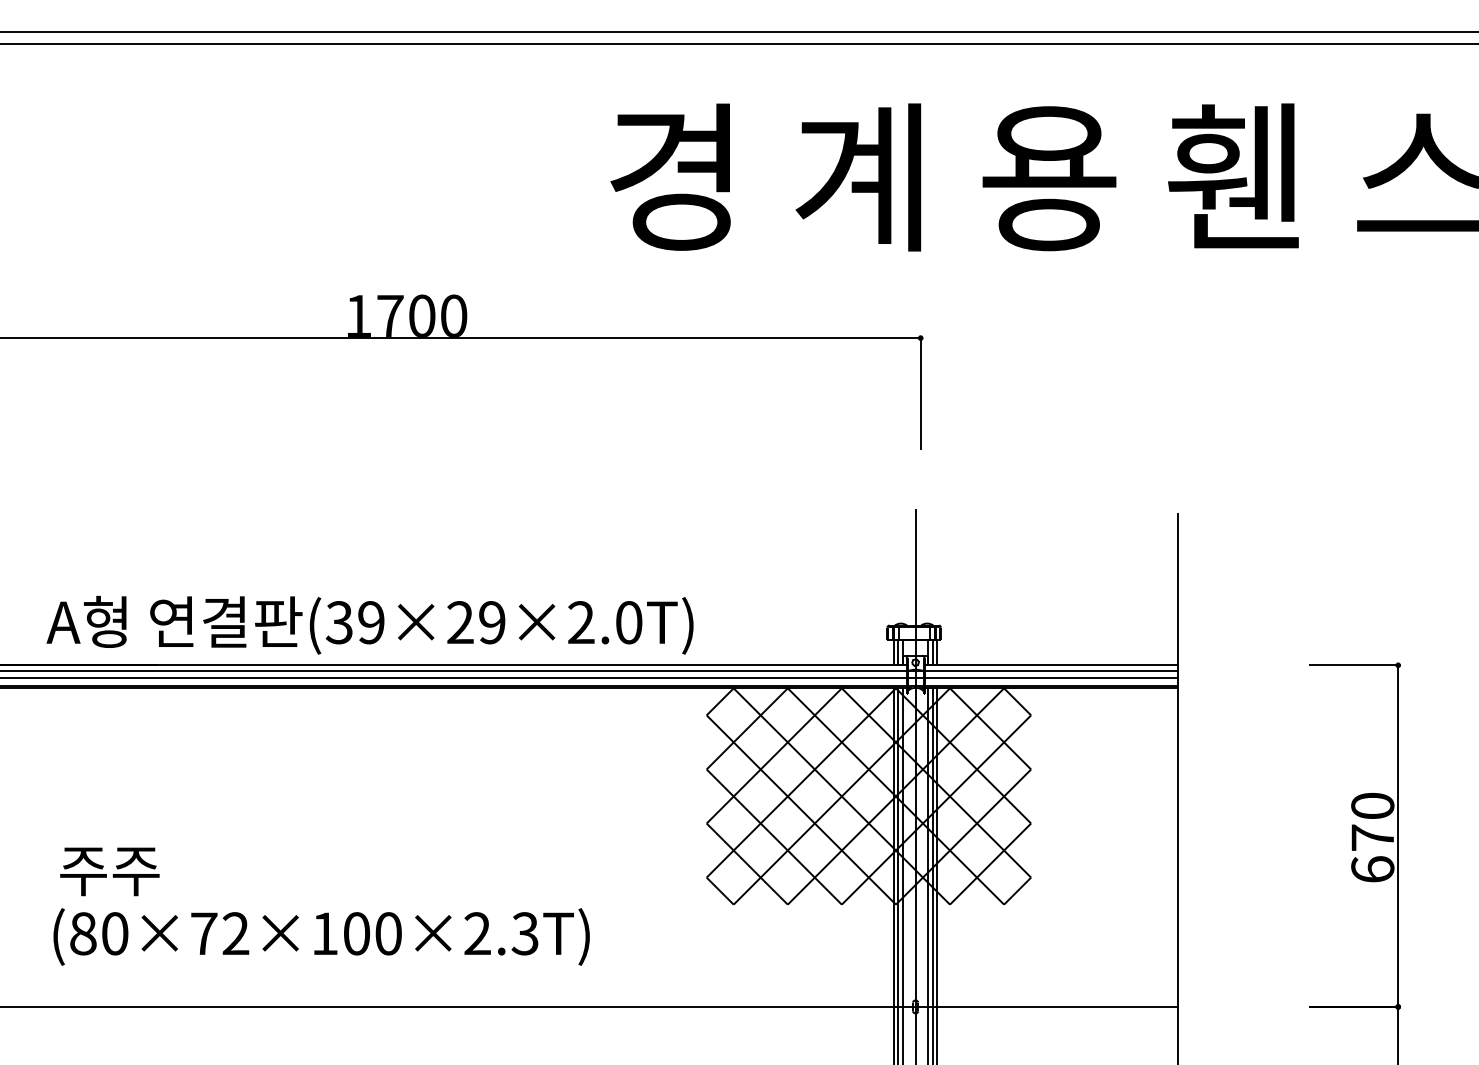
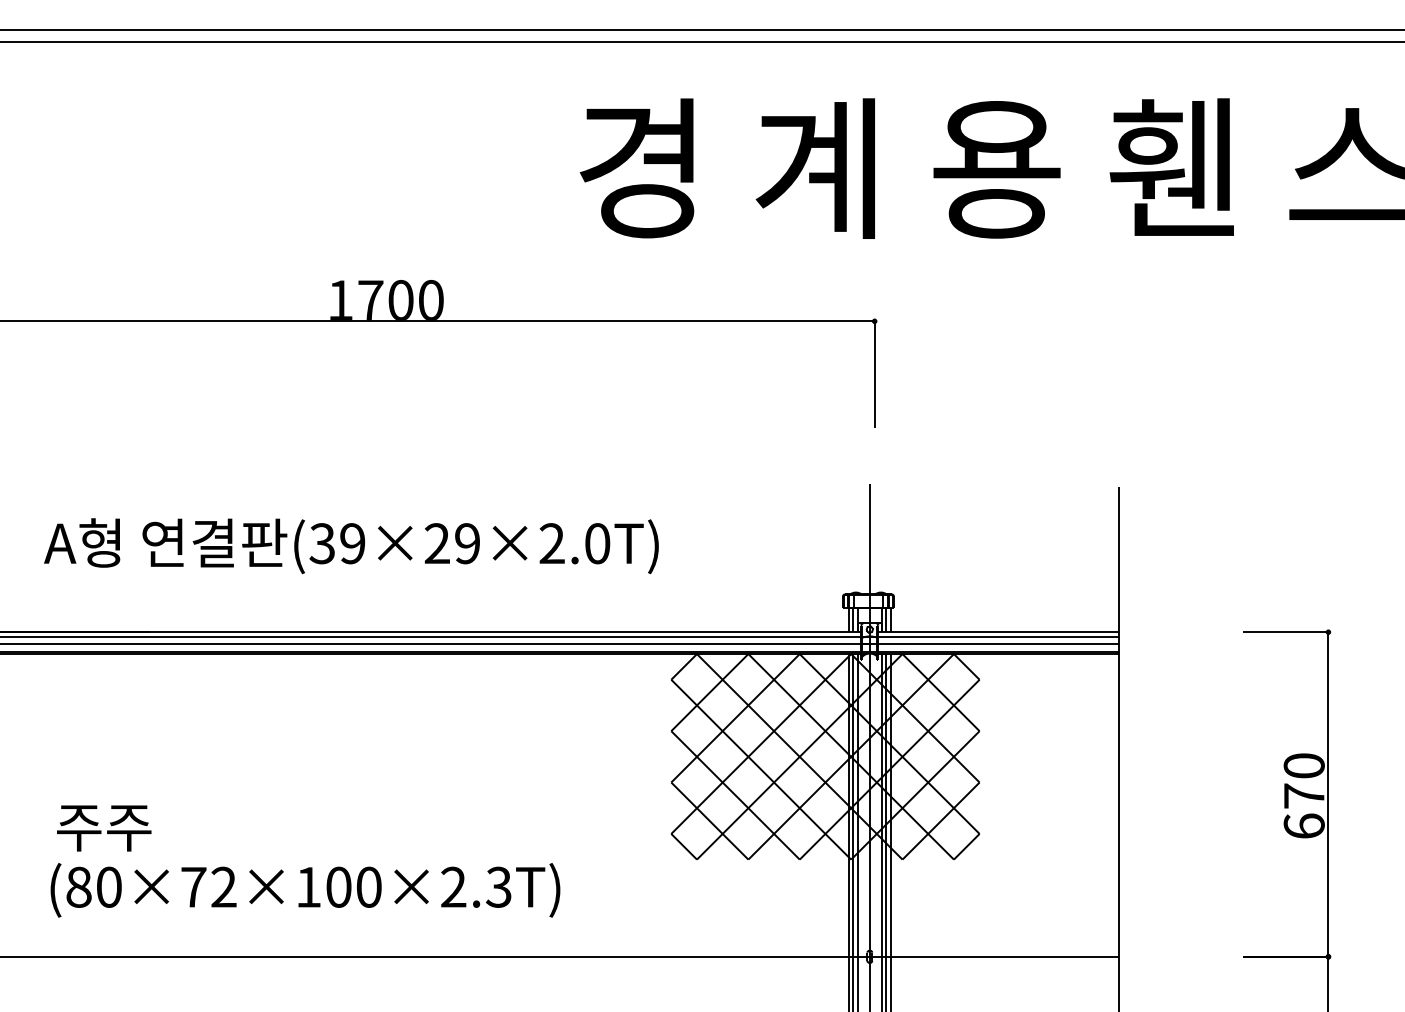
text: (370, 625) -> (351, 546), moved

